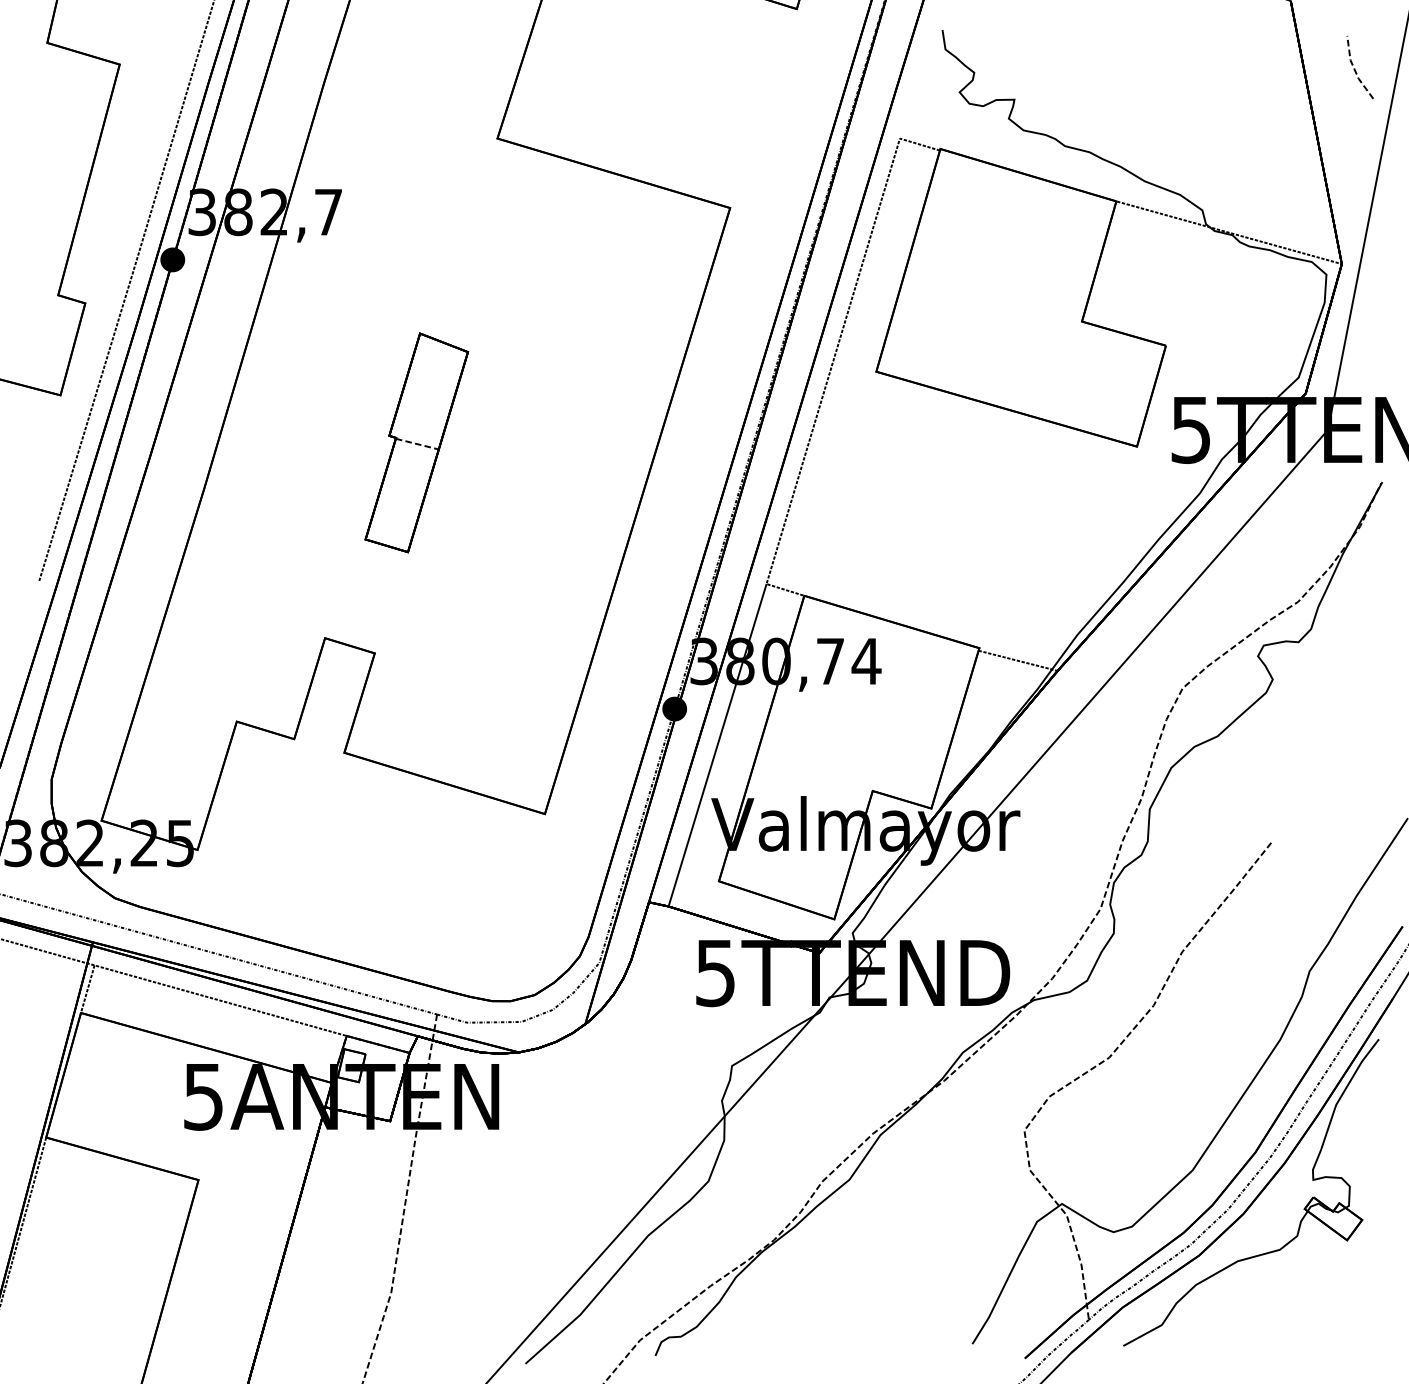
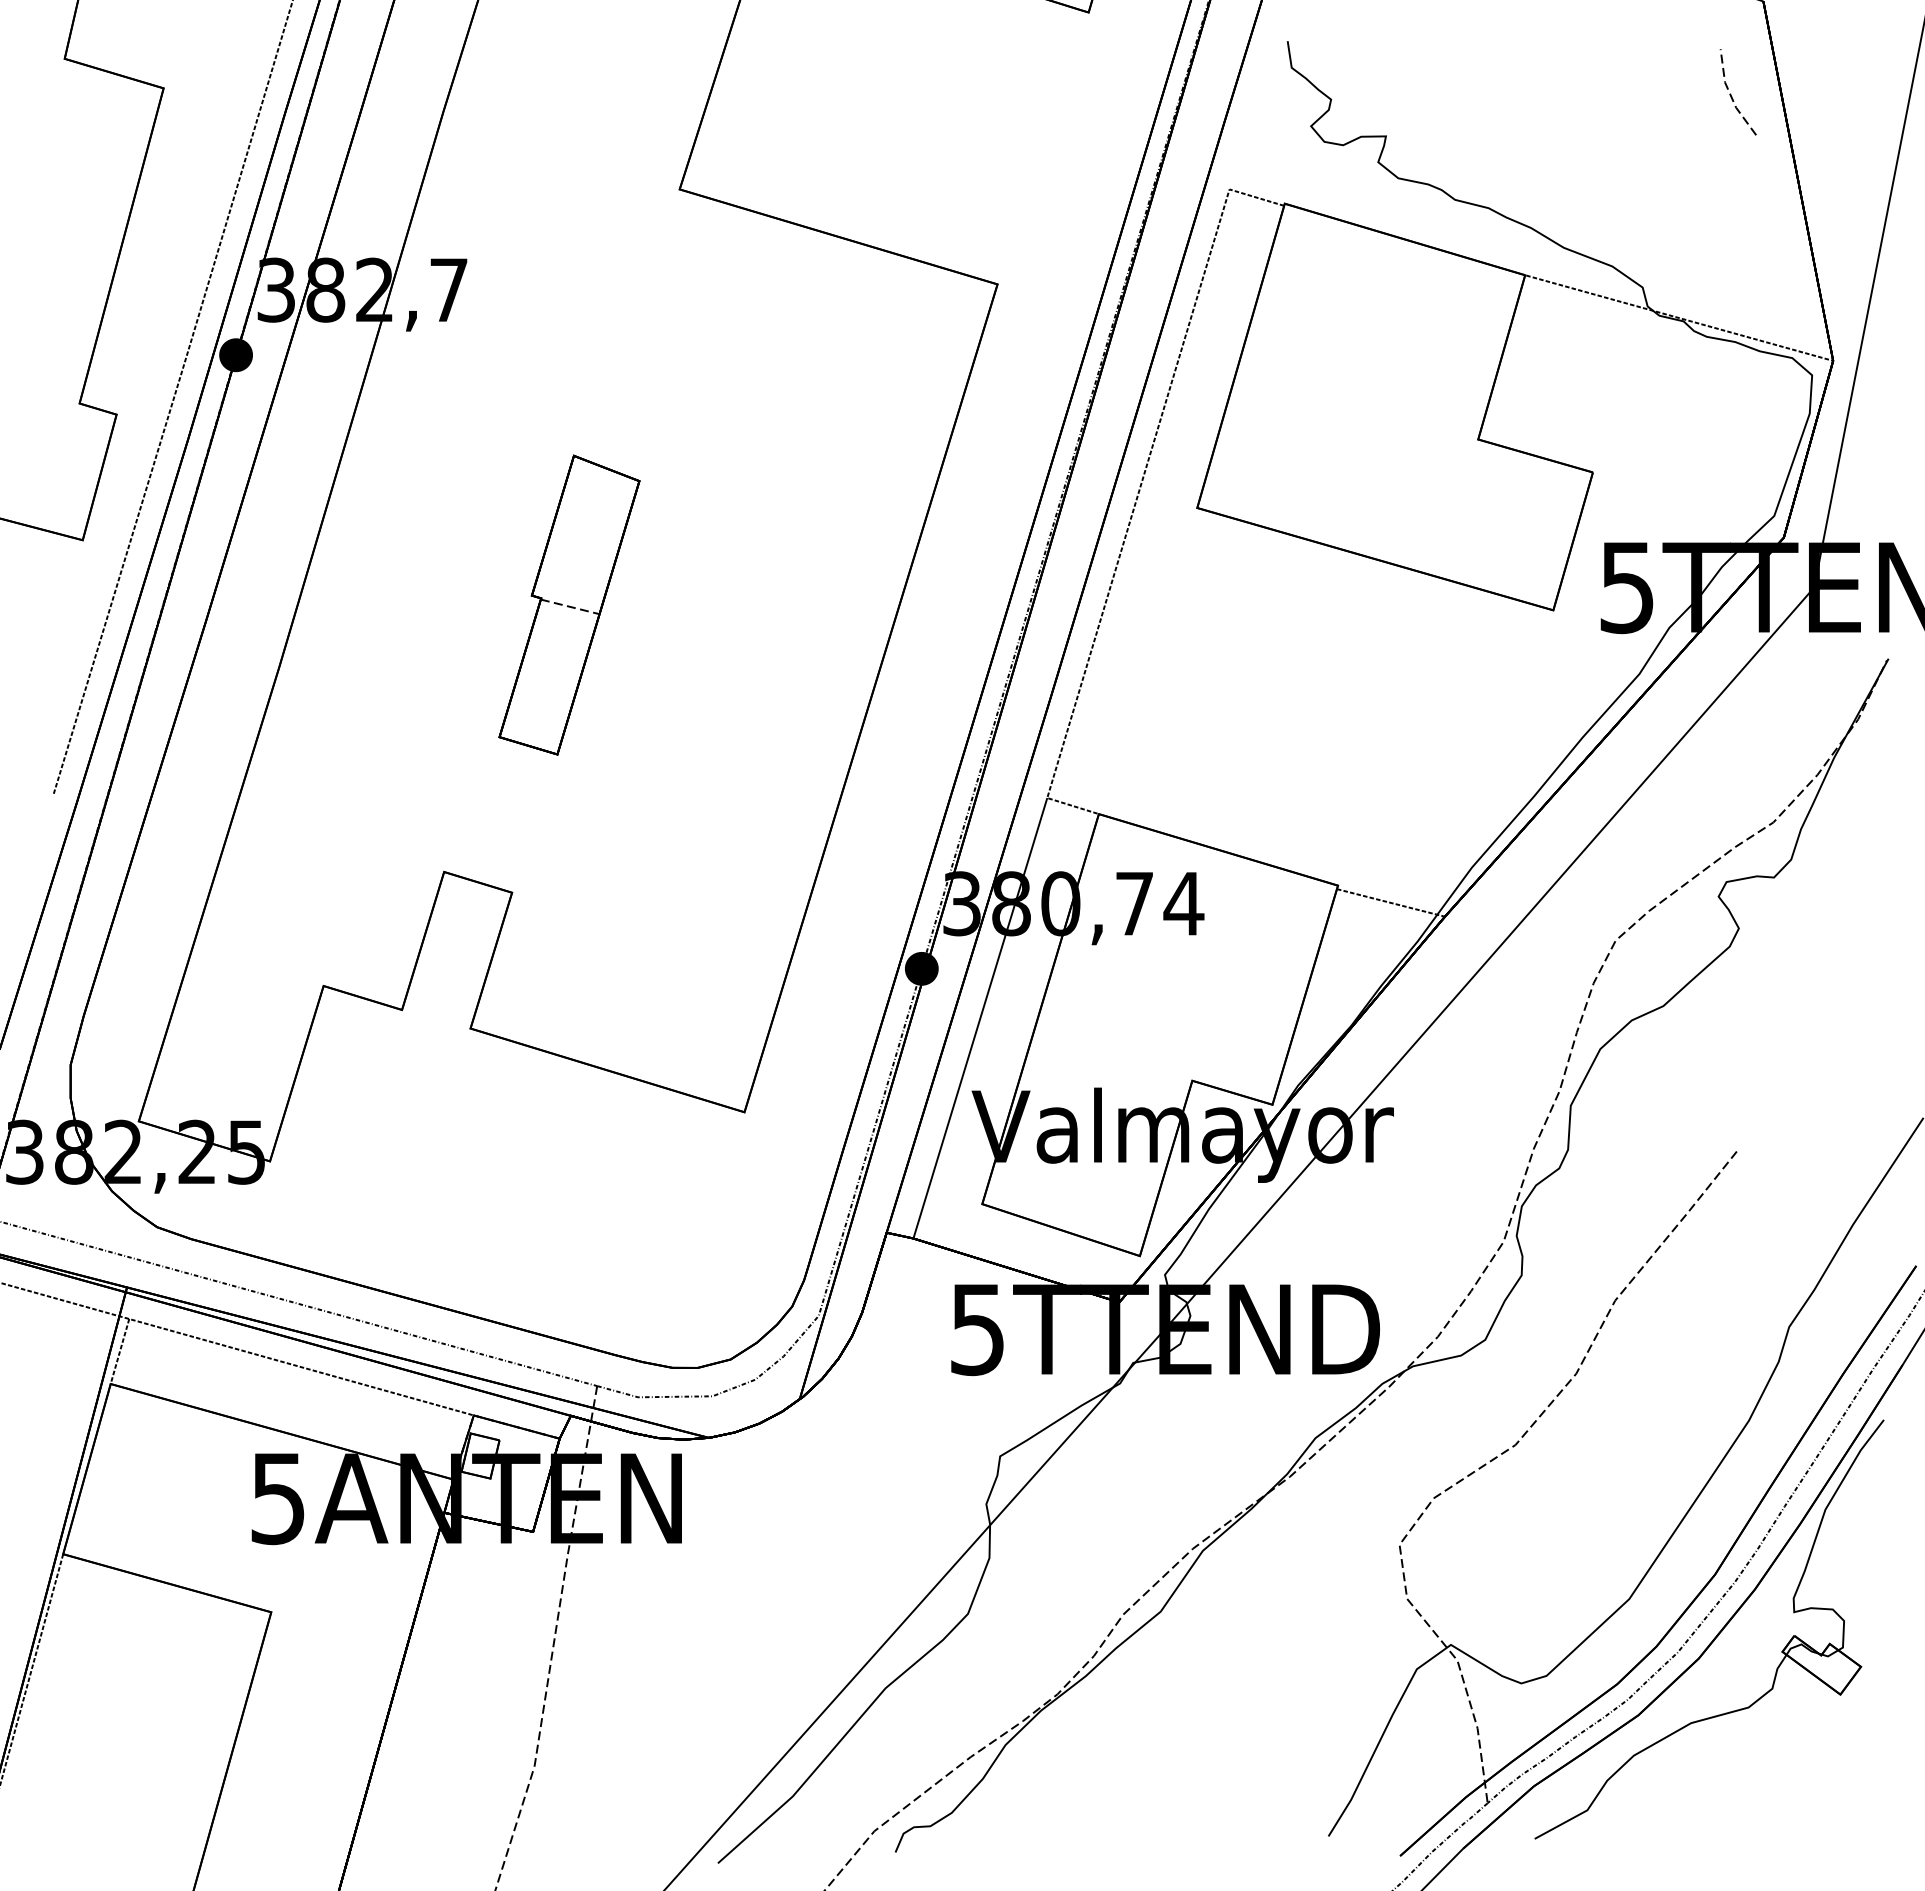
line: (1355, 69) -> (1731, 94), moved

